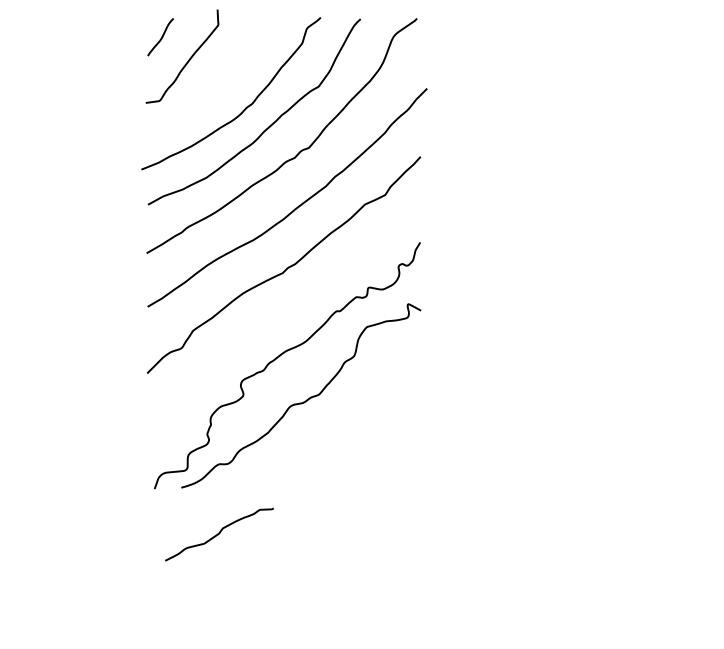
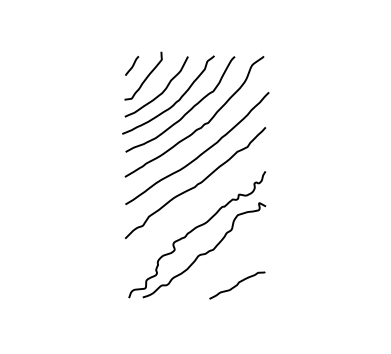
curve: (219, 86) -> (162, 91), added
curve: (219, 534) -> (237, 285), moved

